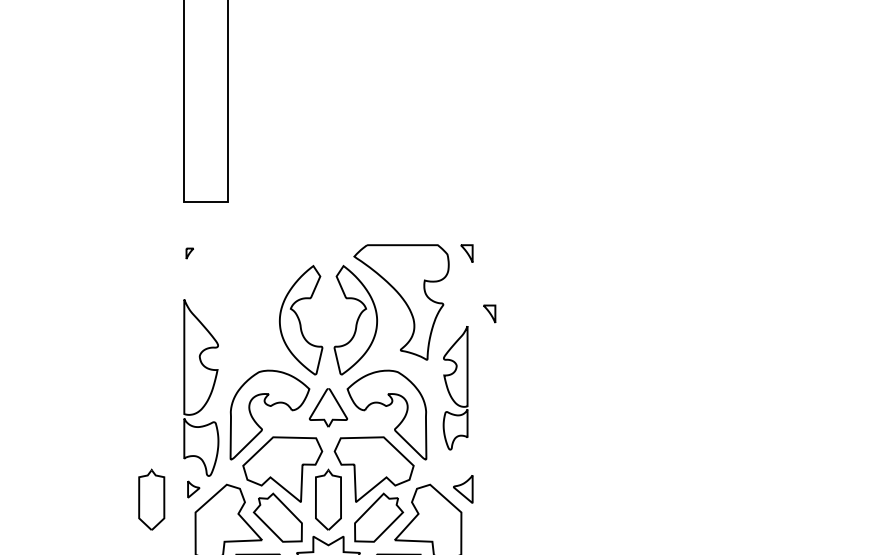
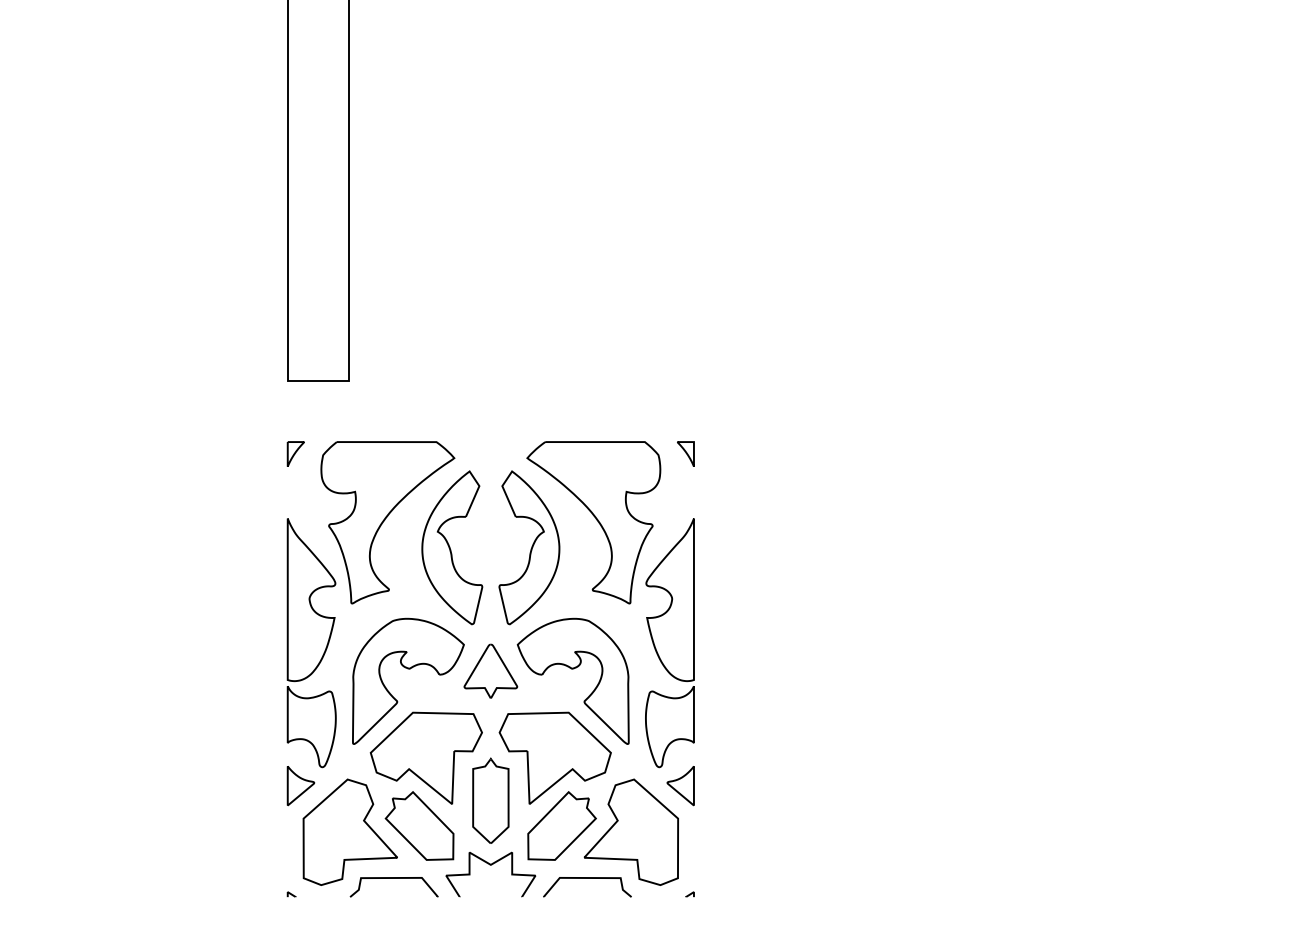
part: (189, 253) -> (295, 453), size x1.67
part: (255, 302) -> (387, 522), added
part: (489, 313) -> (717, 538), removed
part: (455, 388) -> (669, 643), size x1.43
part: (193, 489) -> (300, 786), size x1.67
part: (151, 499) -> (241, 800), removed

